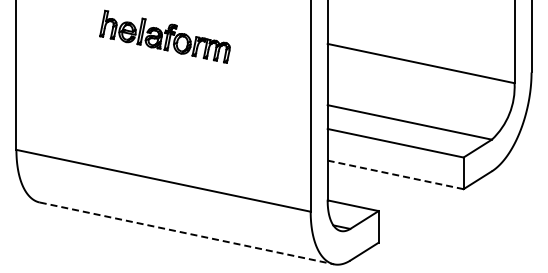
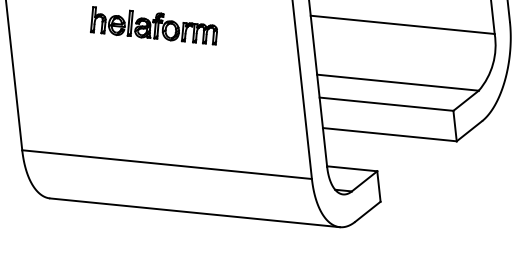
line: (396, 175) -> (390, 135), dashed -> solid
line: (187, 233) -> (195, 212), dashed -> solid

